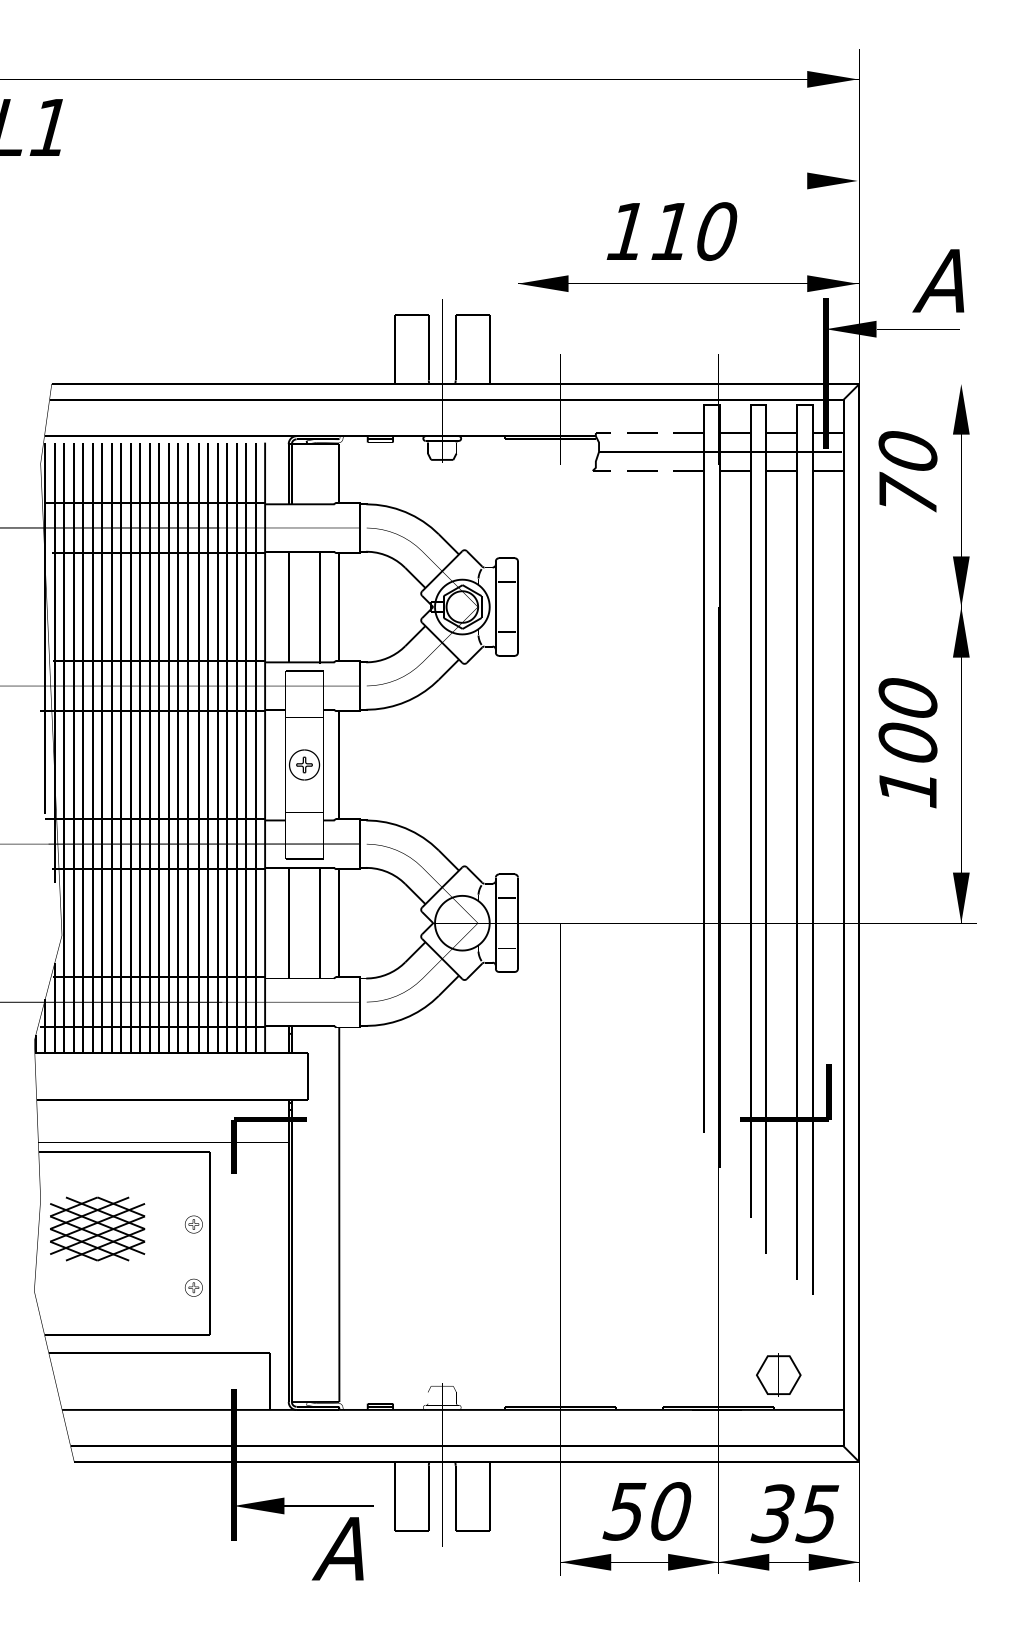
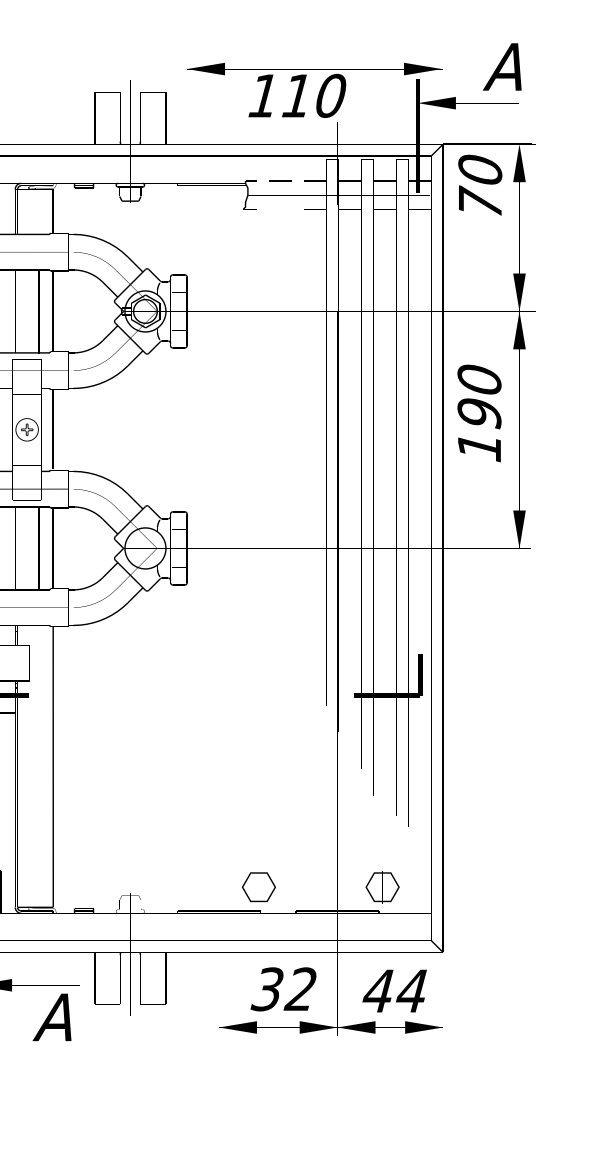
text: (671, 231) -> (296, 95), moved
line: (642, 470) -> (280, 209), removed
text: (907, 471) -> (479, 185), moved
text: (907, 743) -> (479, 413), 100 -> 190
part: (613, 1374) -> (258, 886), added
text: (646, 1511) -> (283, 989), 50 -> 32
text: (794, 1513) -> (394, 990), 35 -> 44

